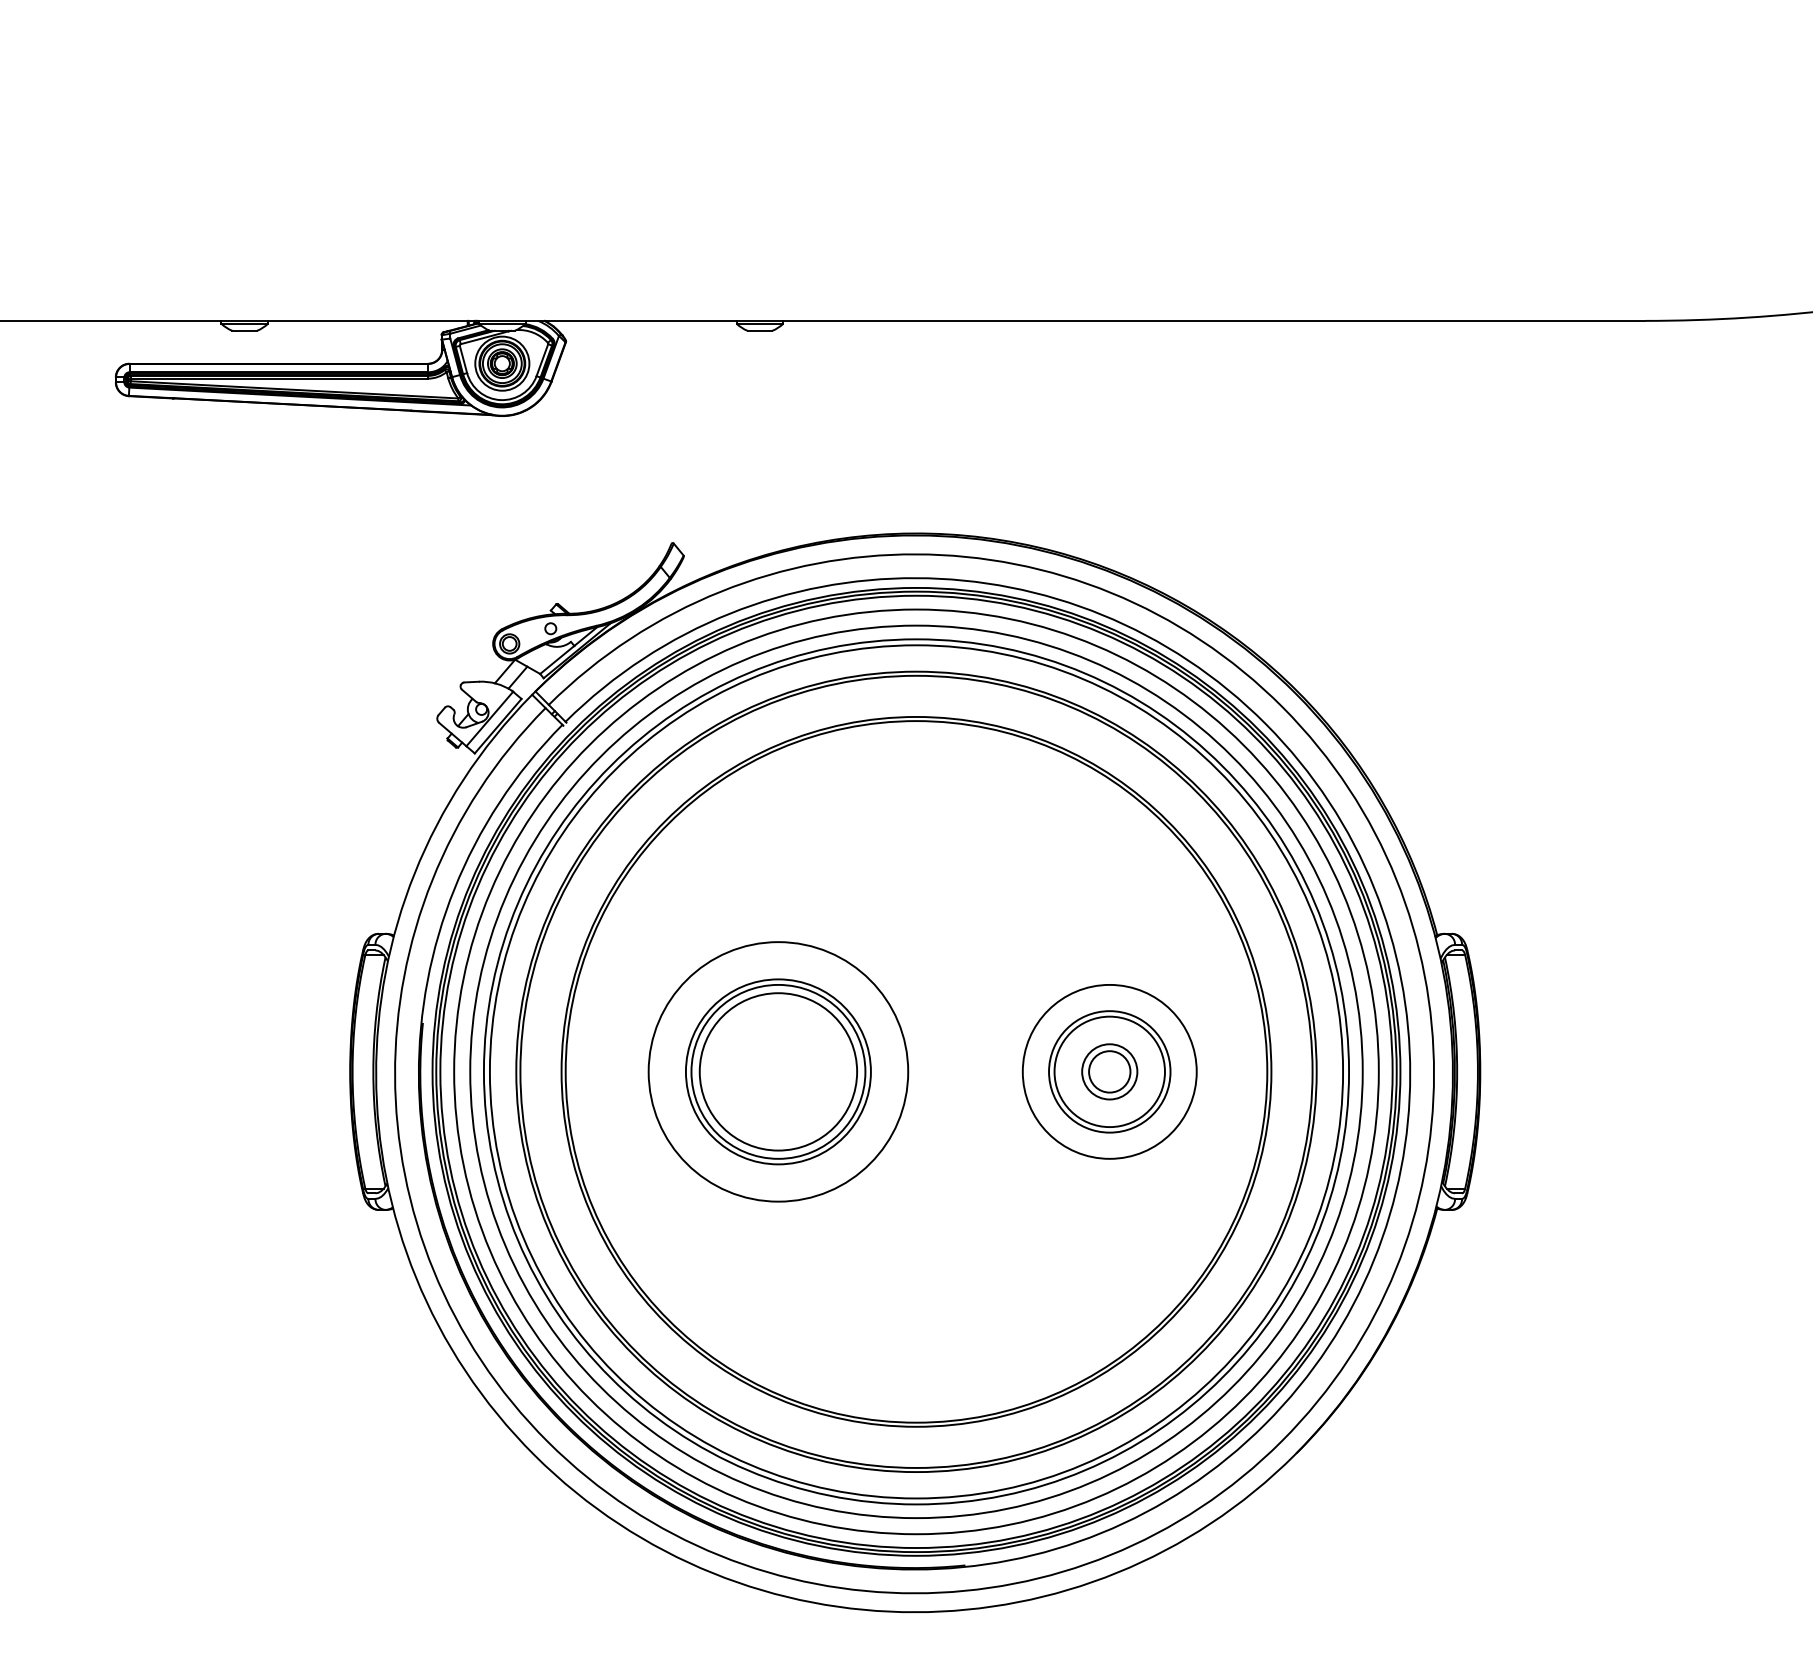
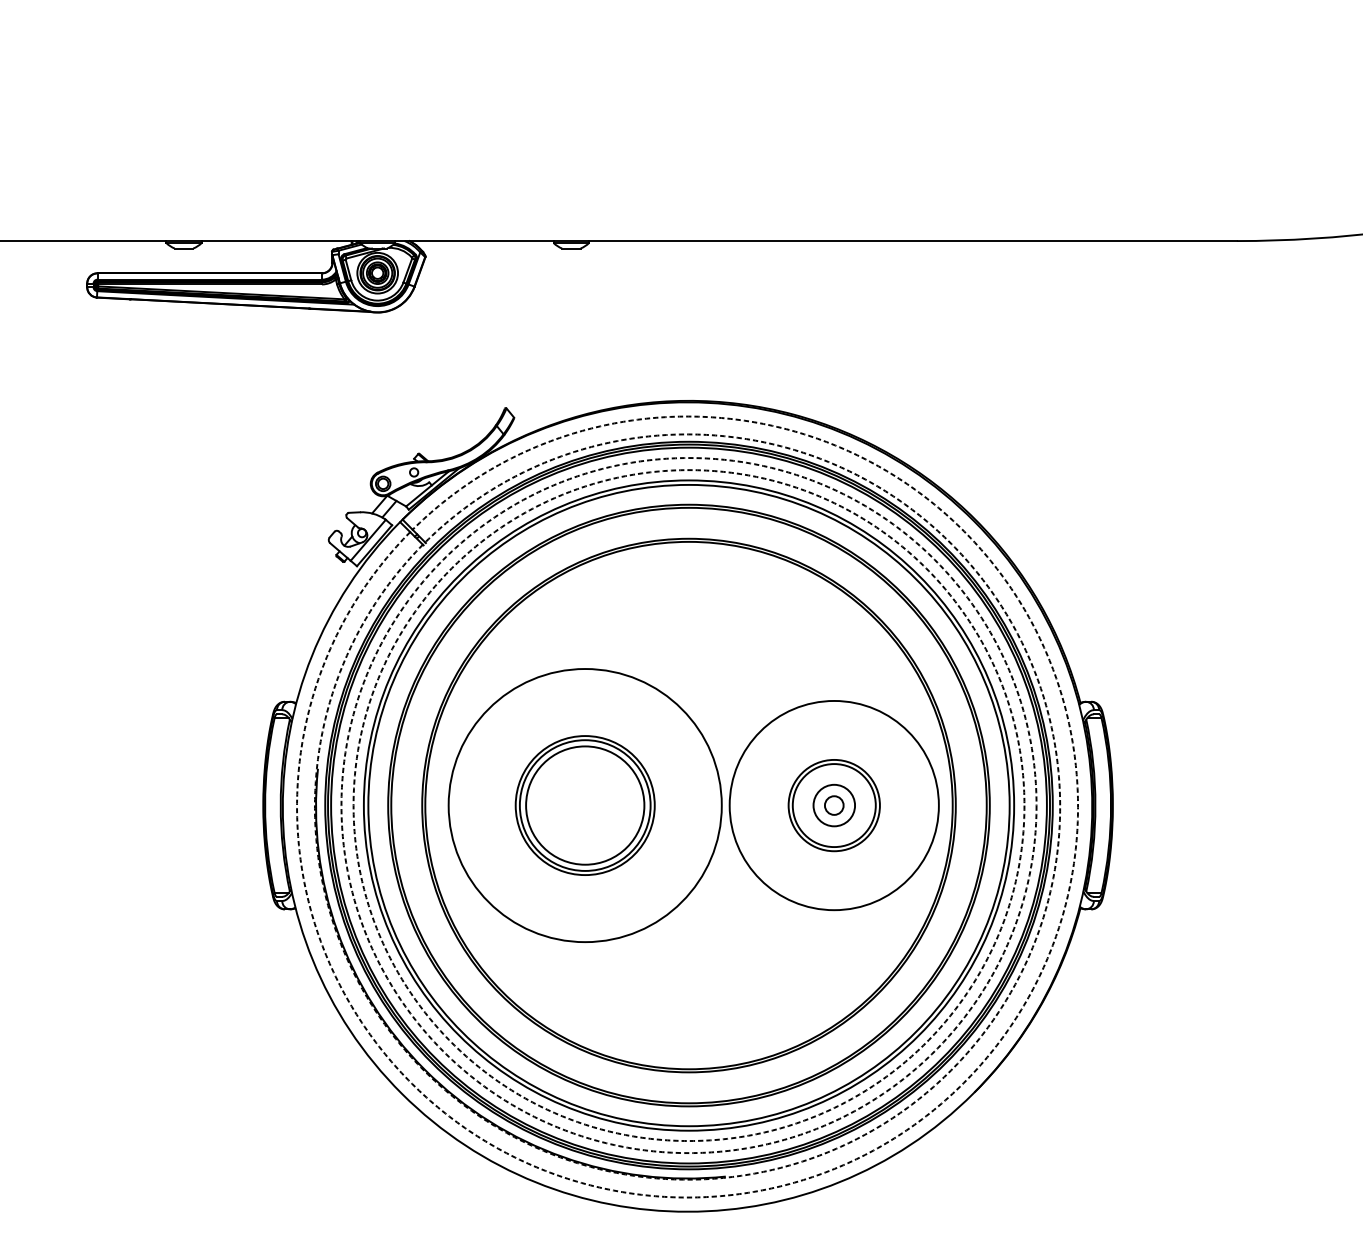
circle: (778, 1071) -> (585, 805), size x1.4
circle: (916, 1071) -> (689, 805), solid -> dashed
circle: (916, 1071) -> (689, 805), solid -> dashed
circle: (1109, 1071) -> (834, 805), size x0.6
circle: (1109, 1071) -> (834, 805), size x1.6
arc: (1265, 1424) -> (951, 1070), solid -> dashed
arc: (1281, 1441) -> (963, 1083), solid -> dashed

